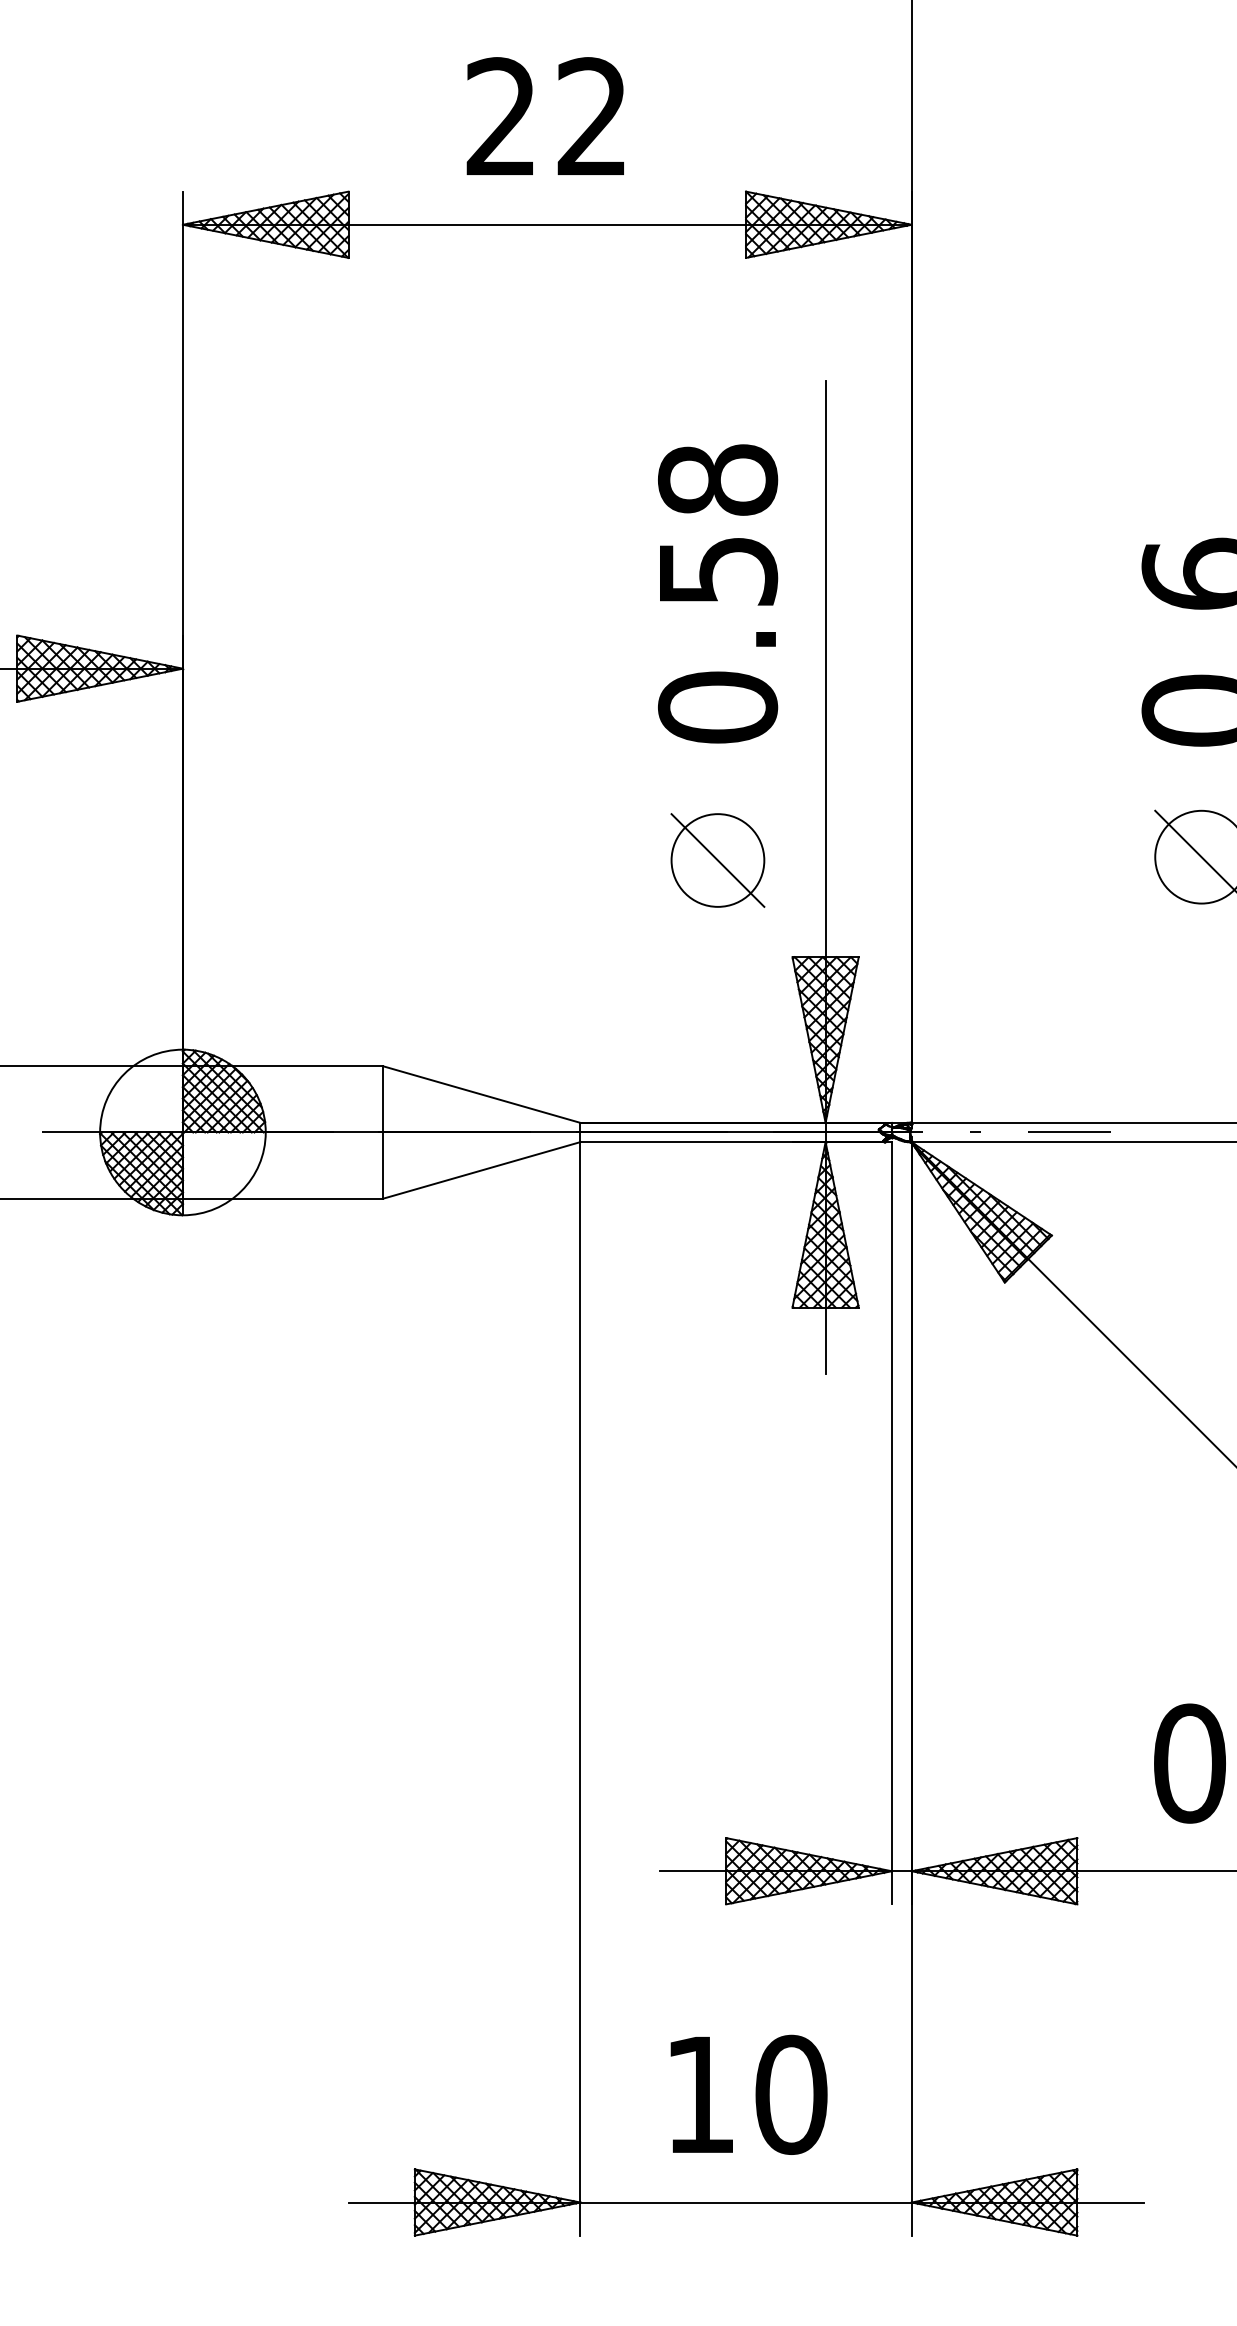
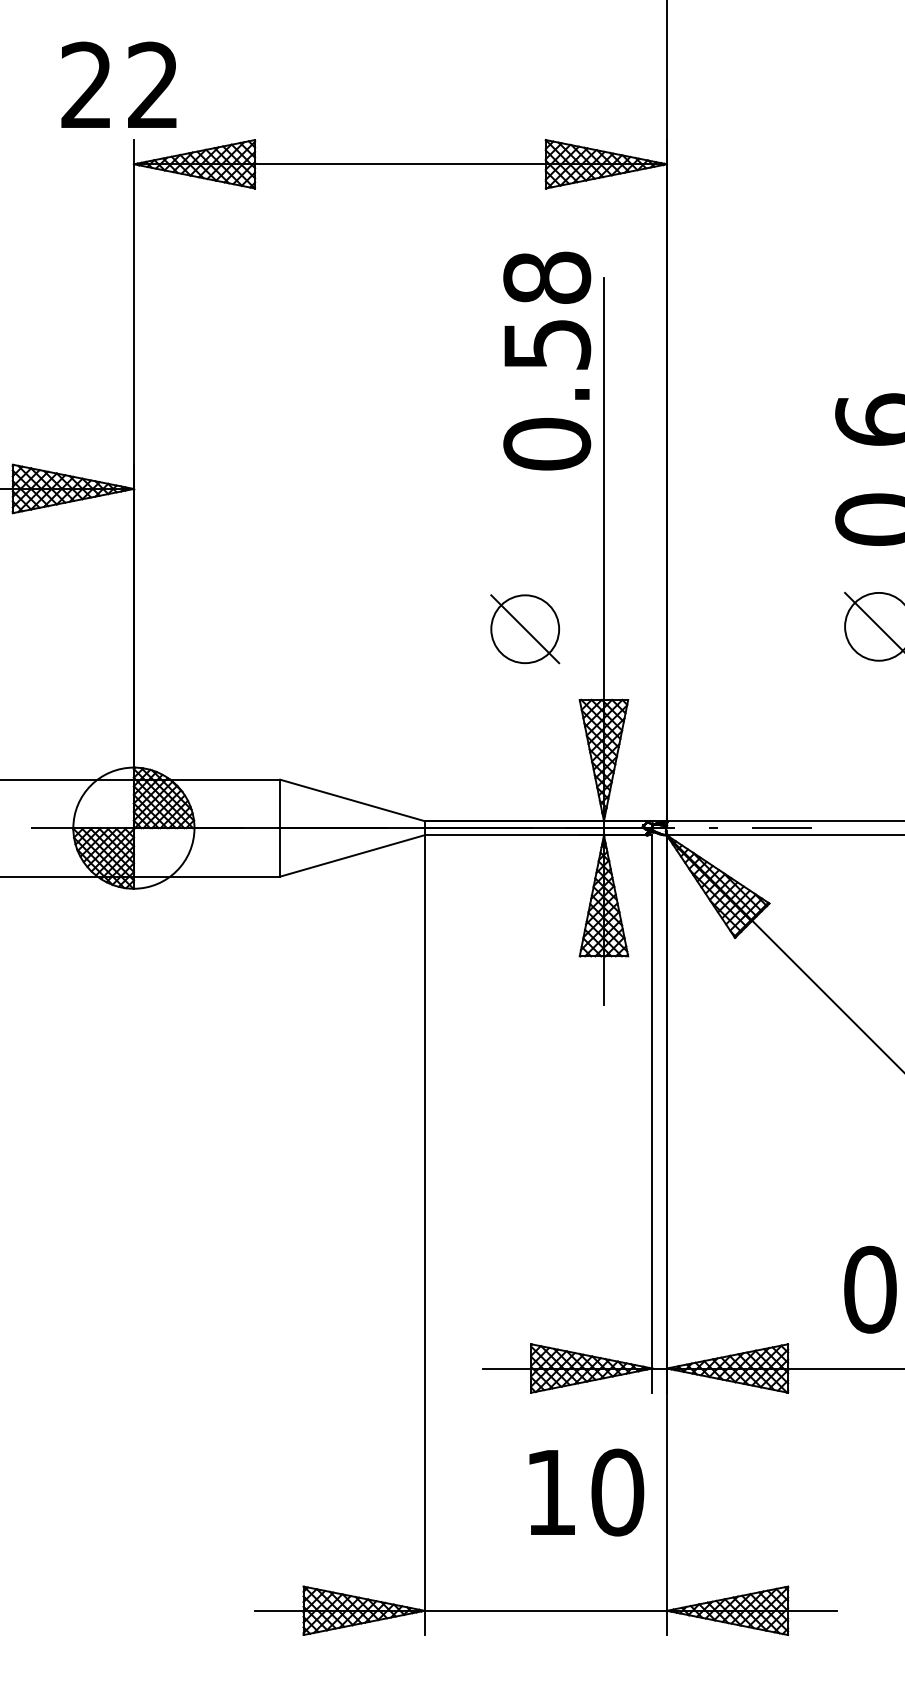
text: (544, 115) -> (118, 84), moved
text: (718, 593) -> (547, 360), moved
text: (748, 2094) -> (586, 1492), moved

